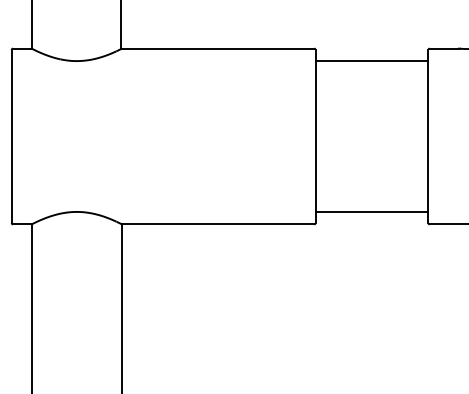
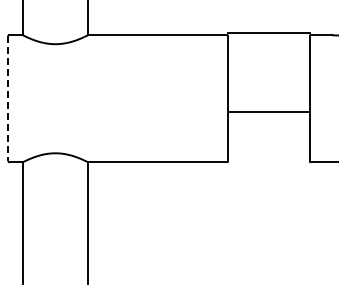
line: (371, 60) -> (268, 32), moved
line: (11, 136) -> (8, 98), solid -> dashed
line: (371, 212) -> (268, 111), moved

